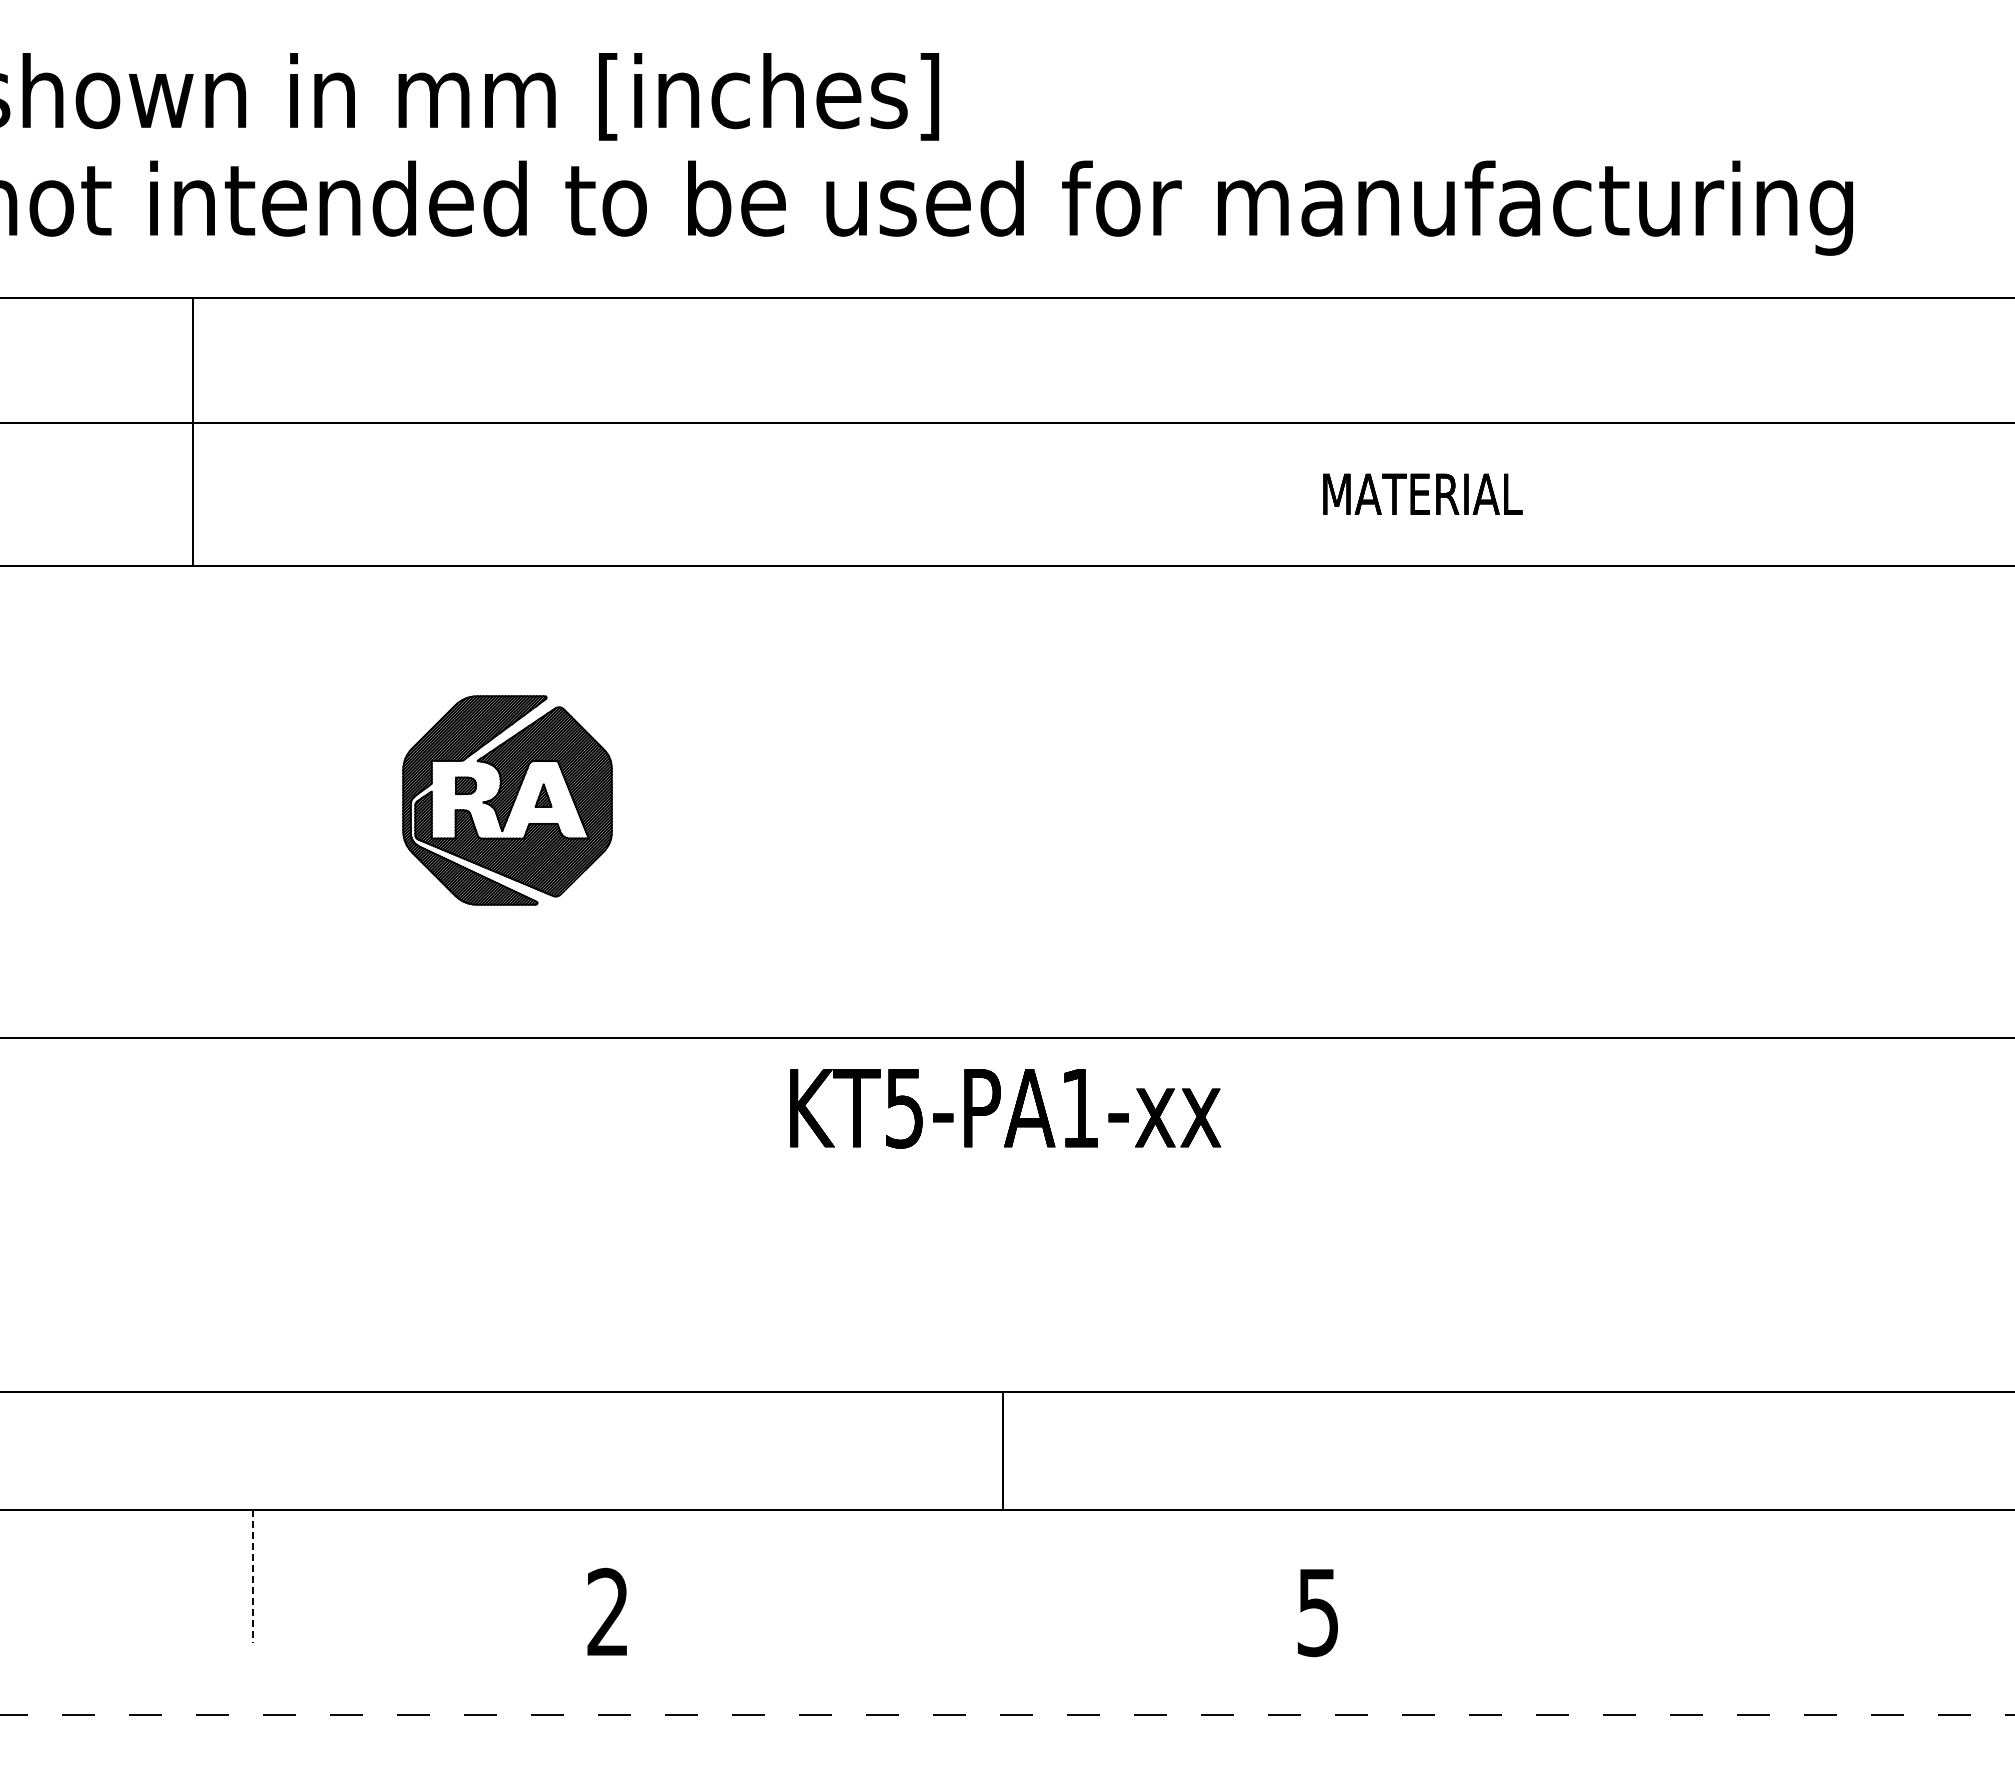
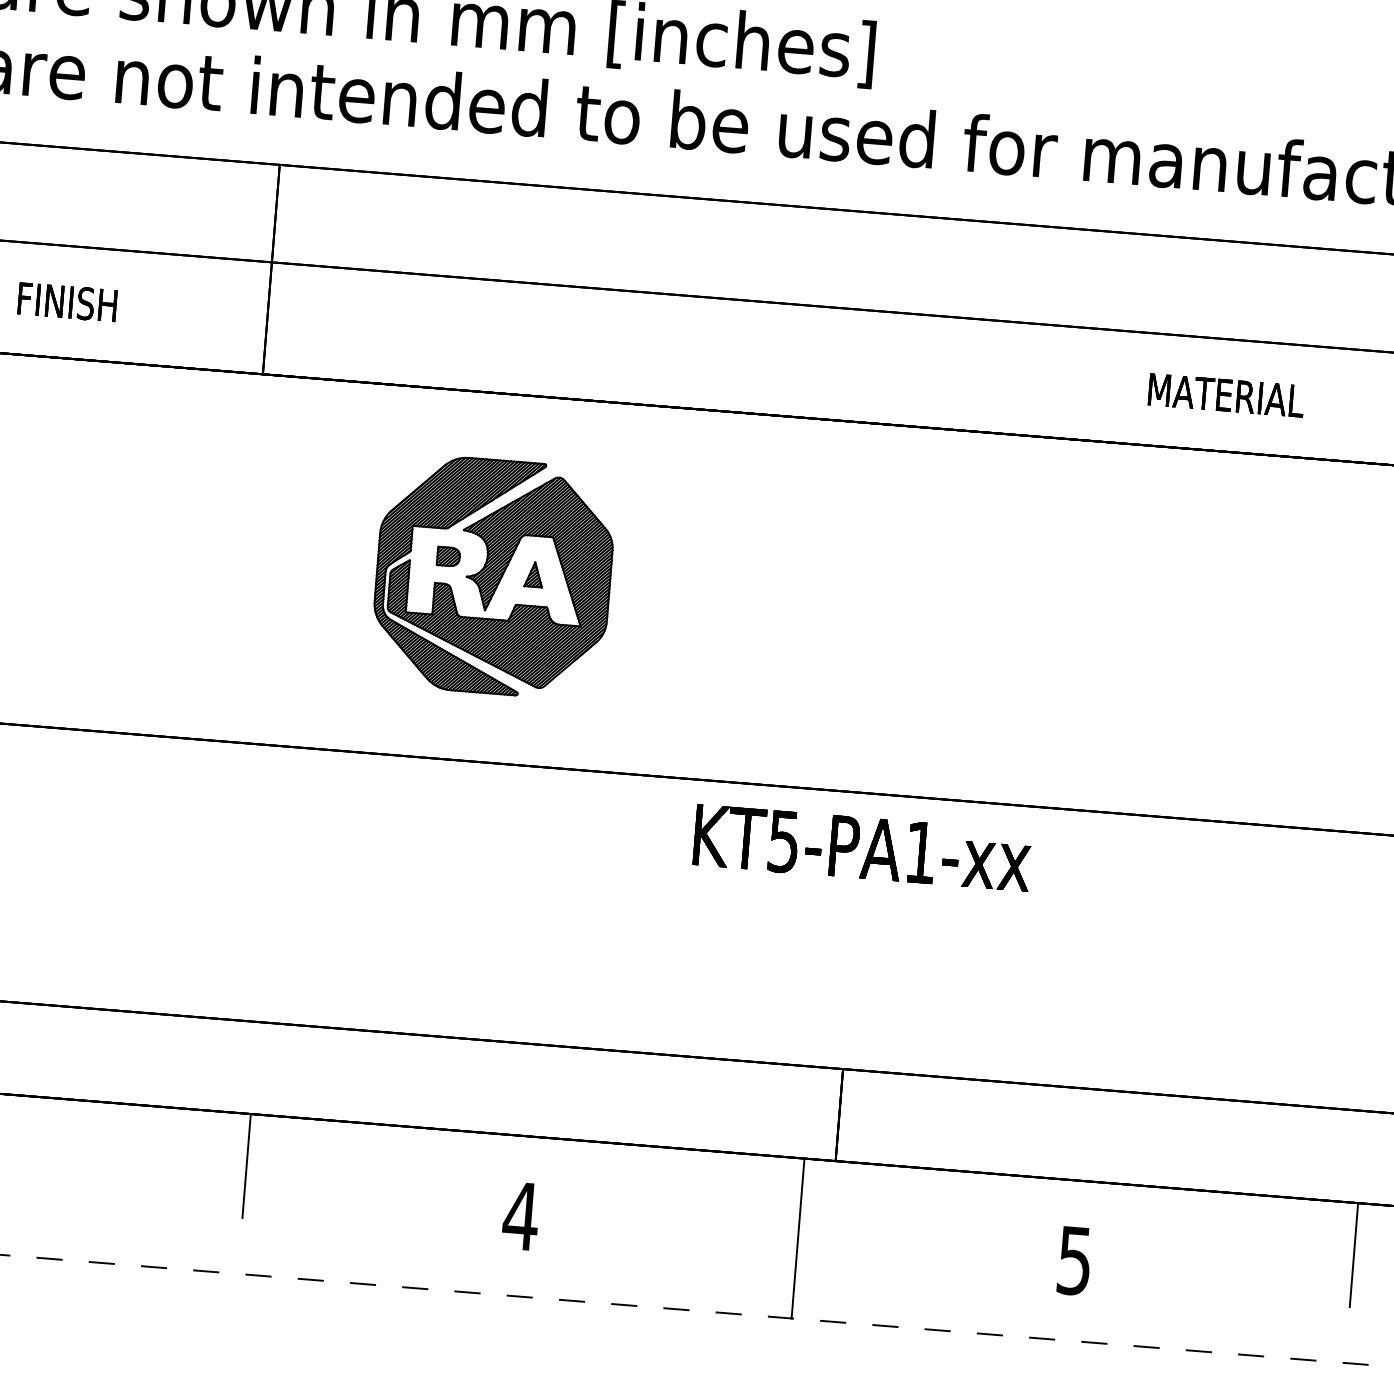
part: (507, 800) -> (493, 576), size x1.43
line: (253, 1576) -> (246, 1165), dashed -> solid
line: (1673, 1576) -> (1354, 1255), added
text: (607, 1611) -> (520, 1215), 2 -> 4
line: (963, 1611) -> (798, 1237), added

